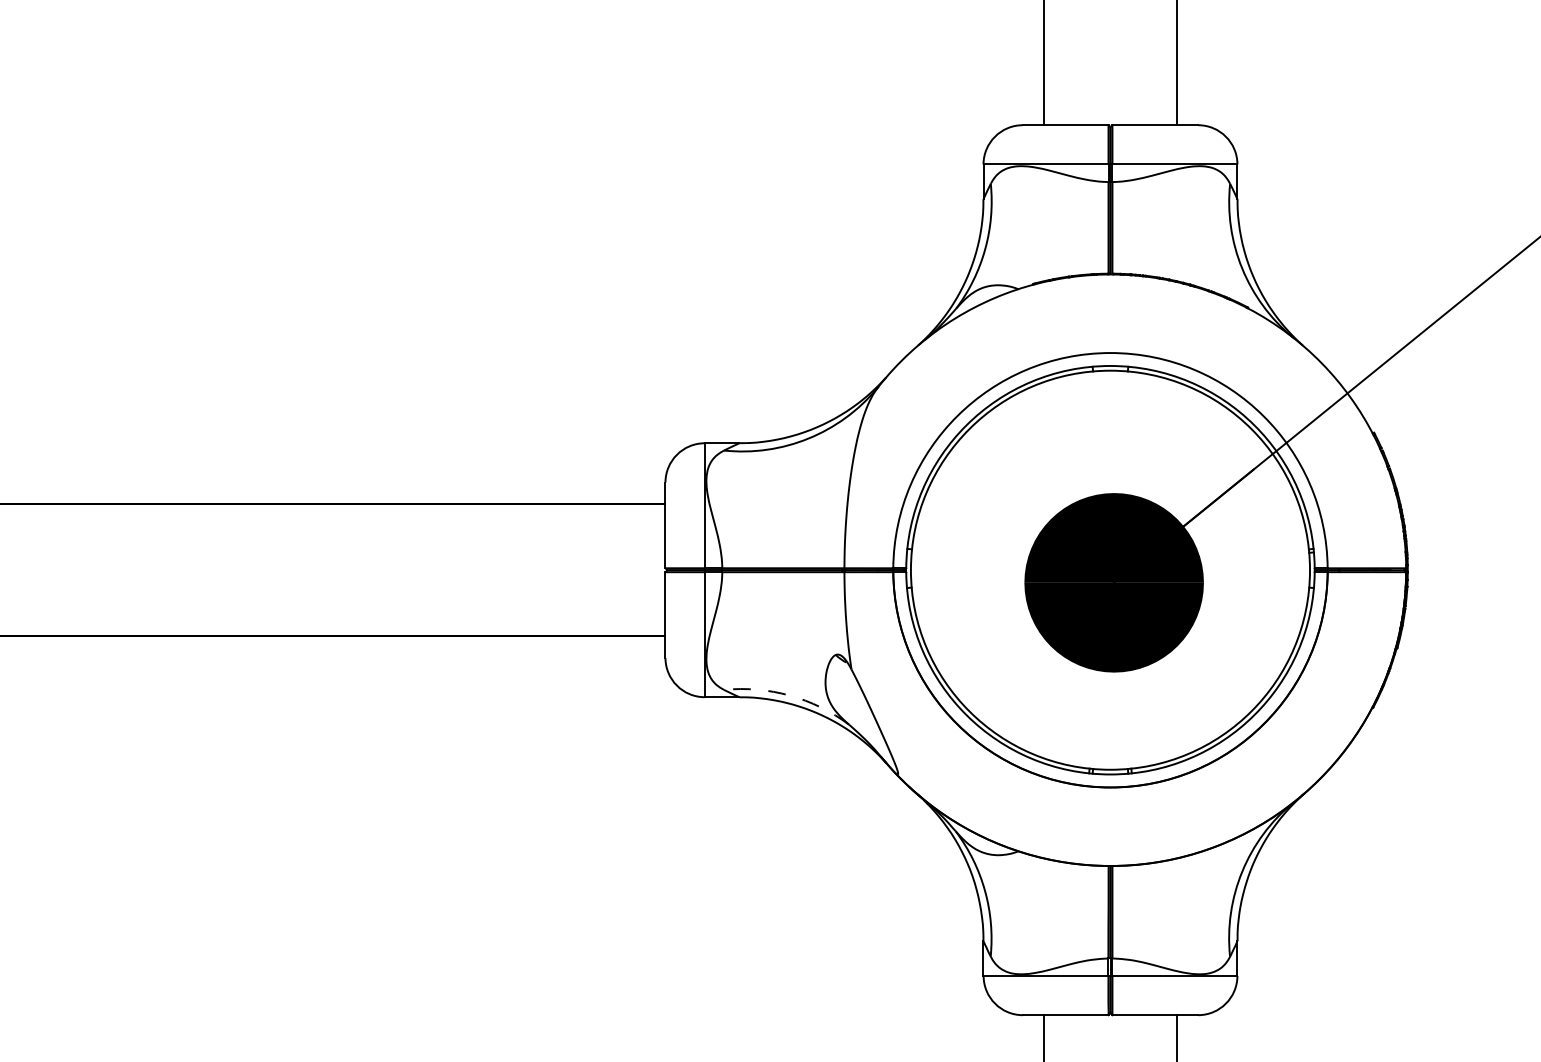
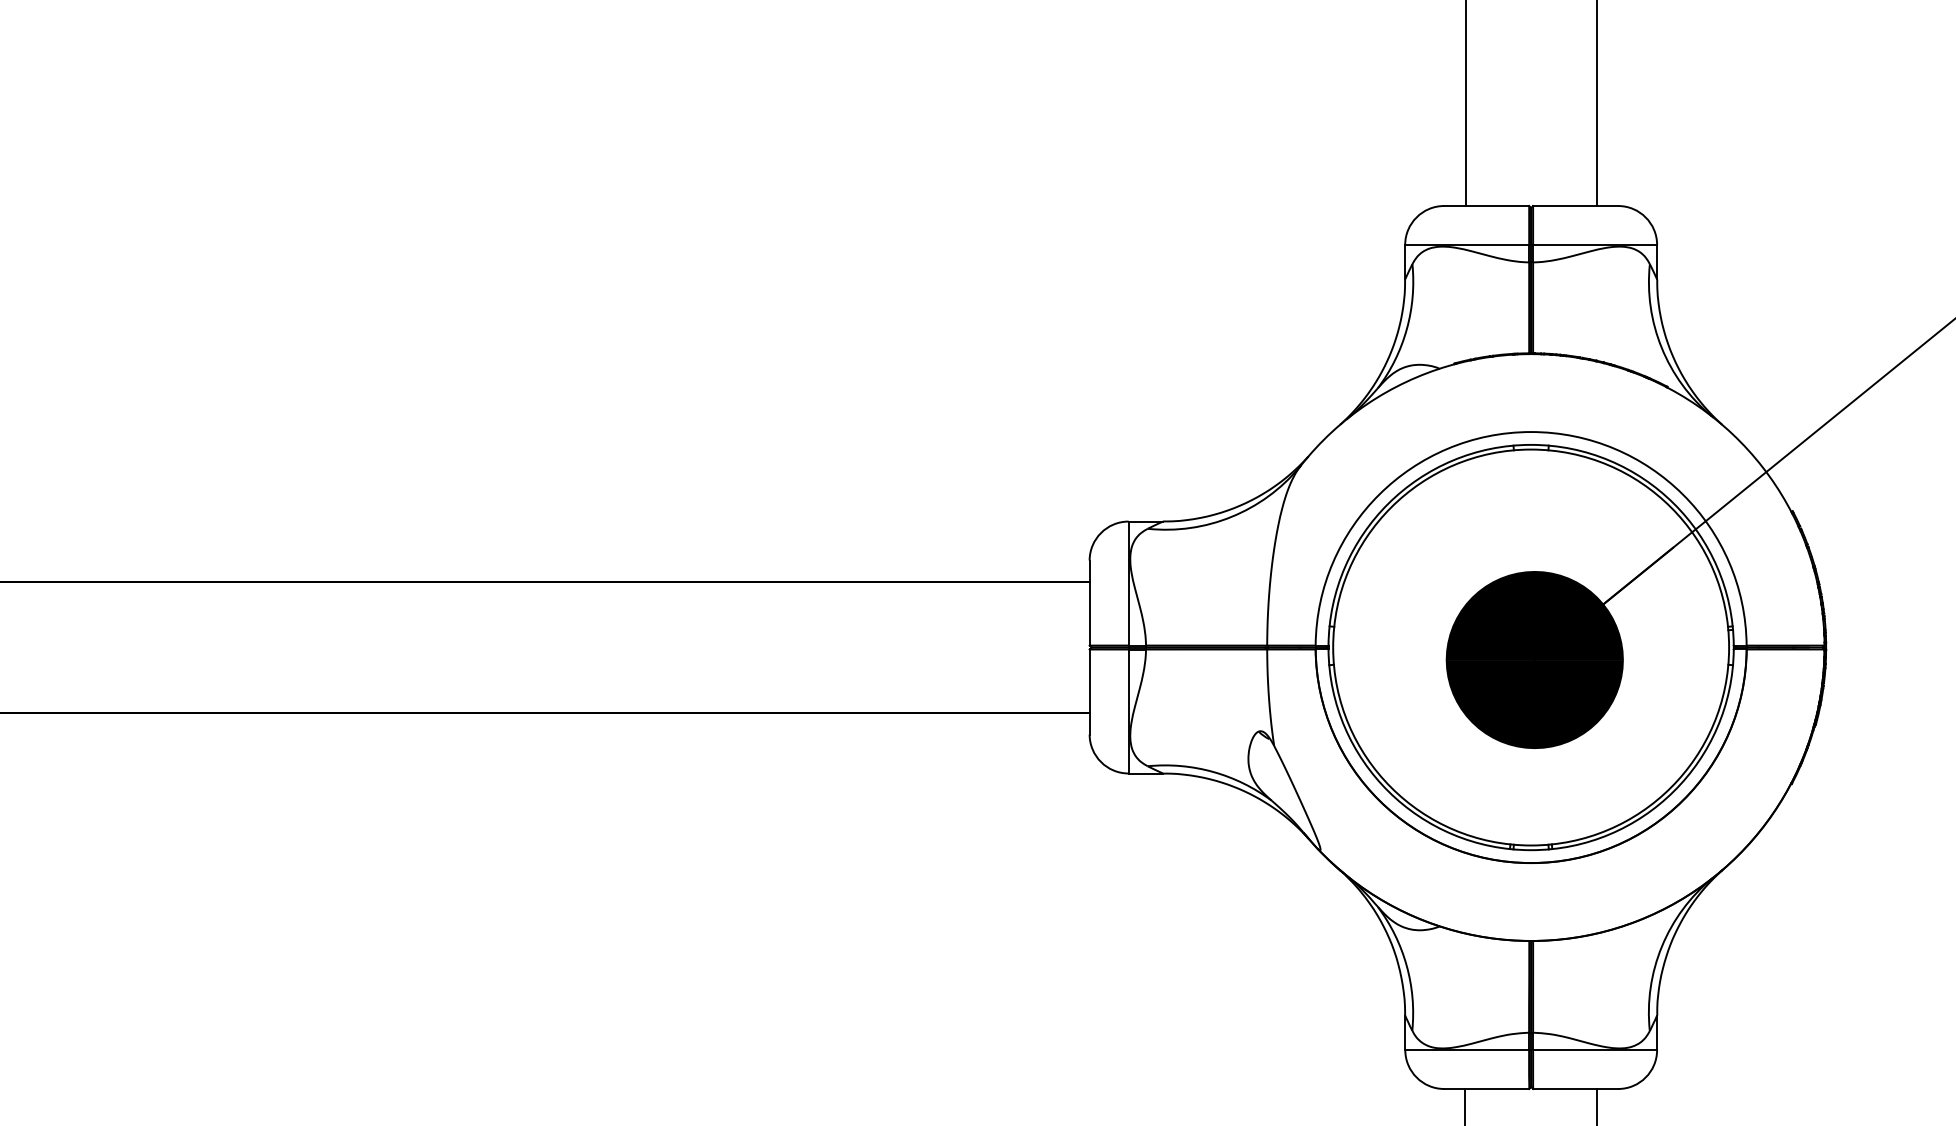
arc: (790, 695) -> (1213, 771), dashed -> solid

